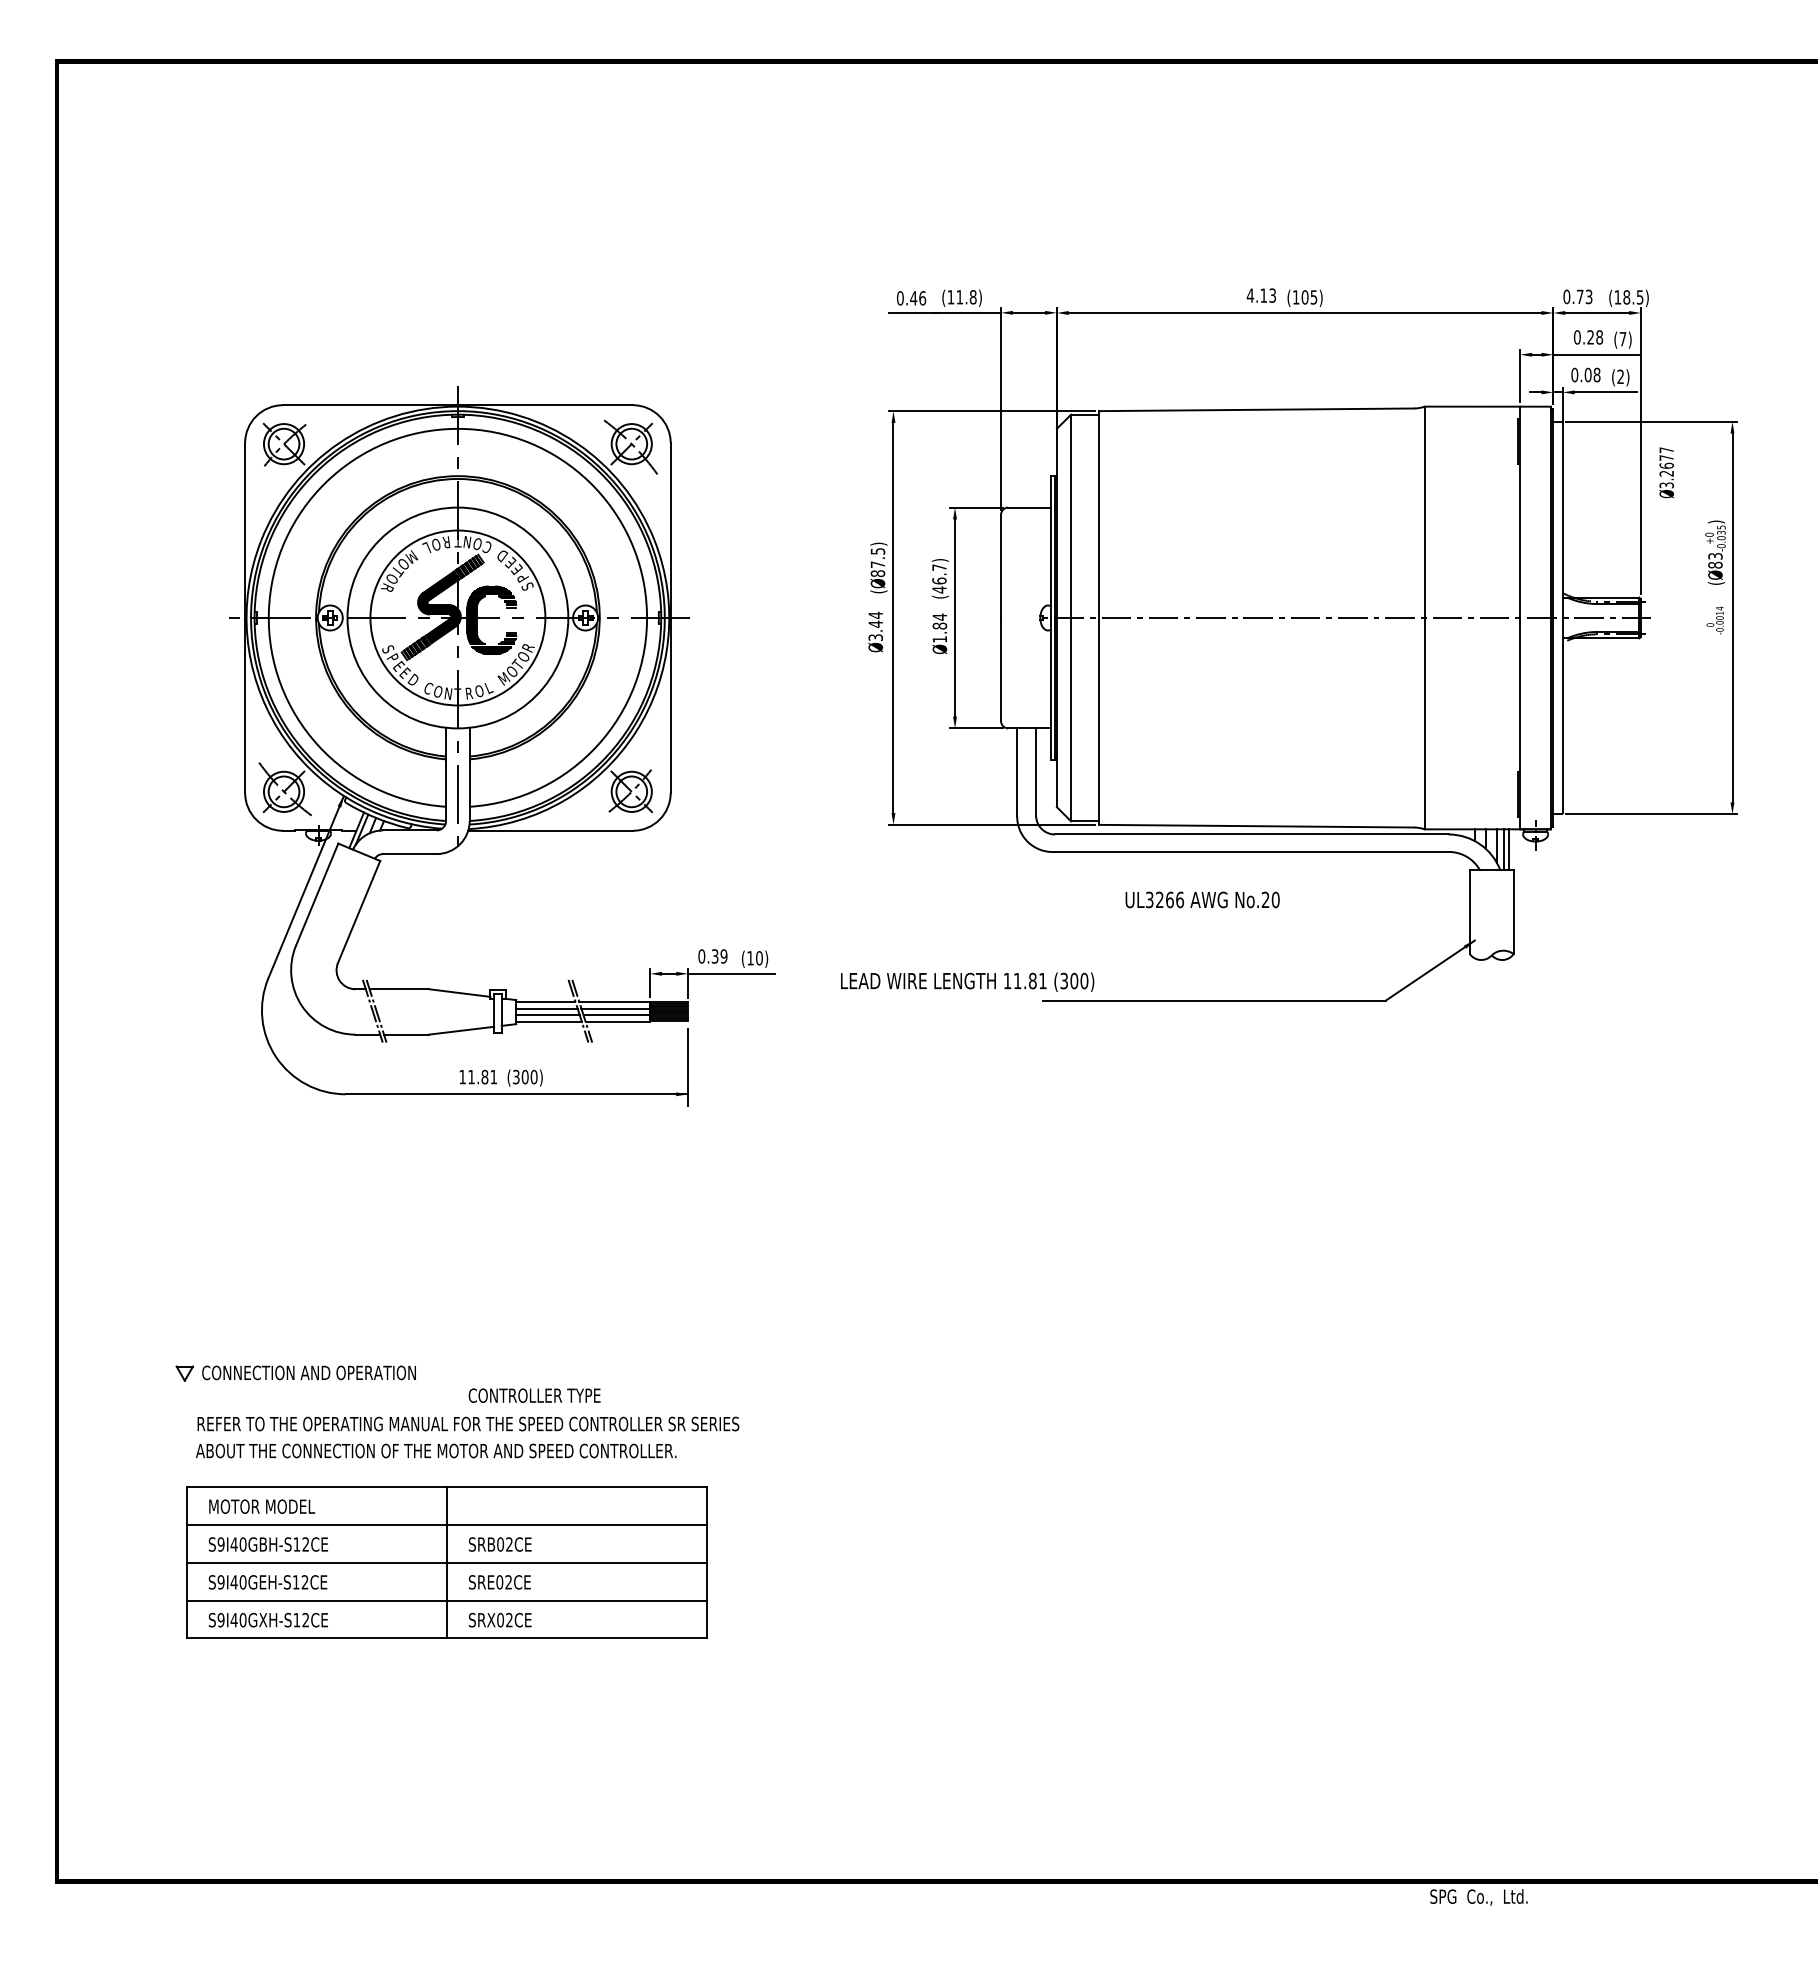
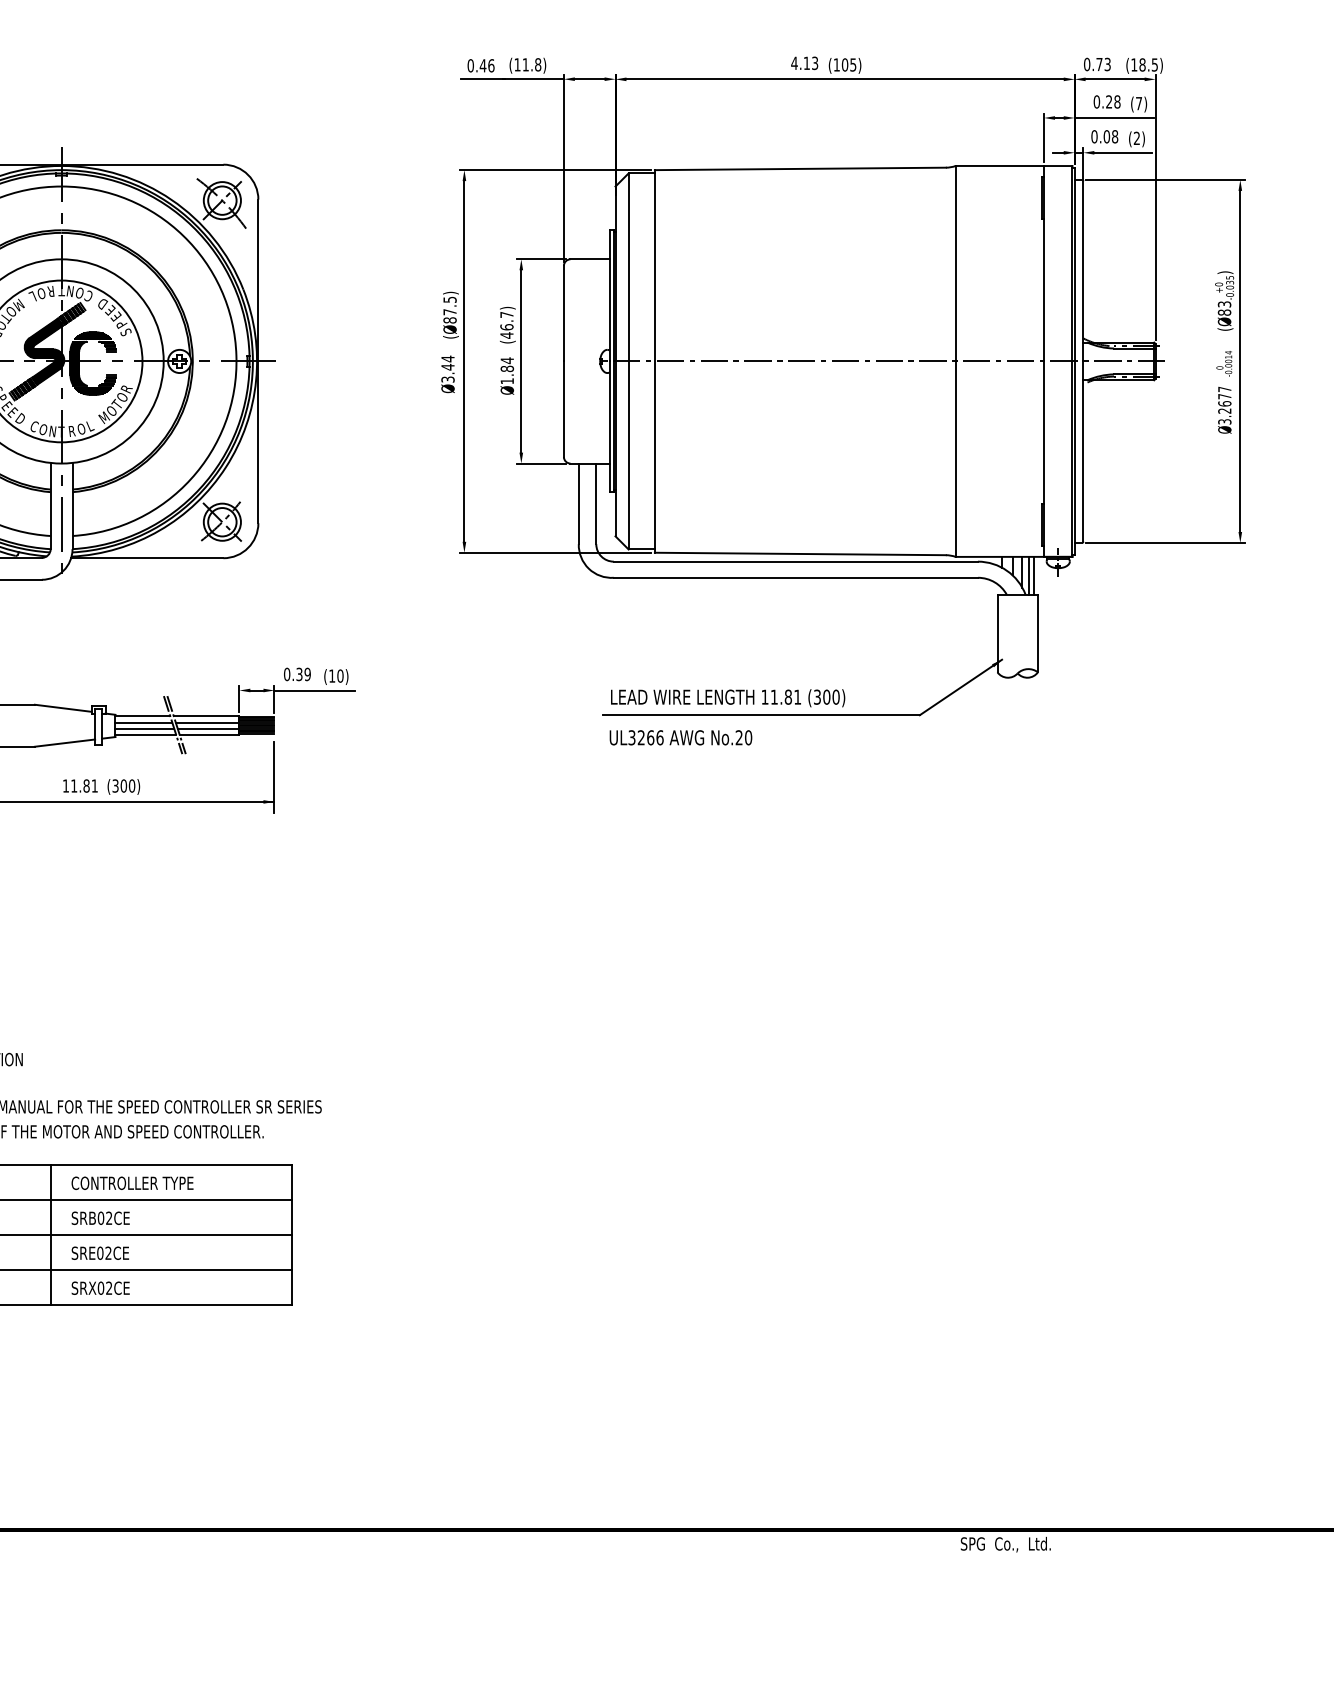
text: (1666, 472) -> (1224, 409), moved
text: (1202, 899) -> (680, 737), moved
text: (967, 981) -> (727, 697), moved
text: (534, 1395) -> (132, 1183), moved

